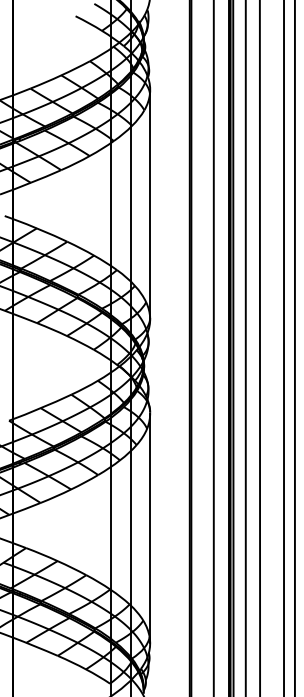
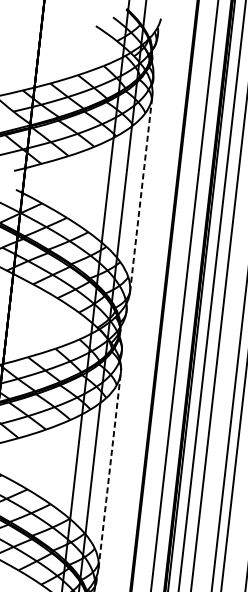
line: (150, 204) -> (141, 194), solid -> dashed
line: (150, 528) -> (109, 470), solid -> dashed

